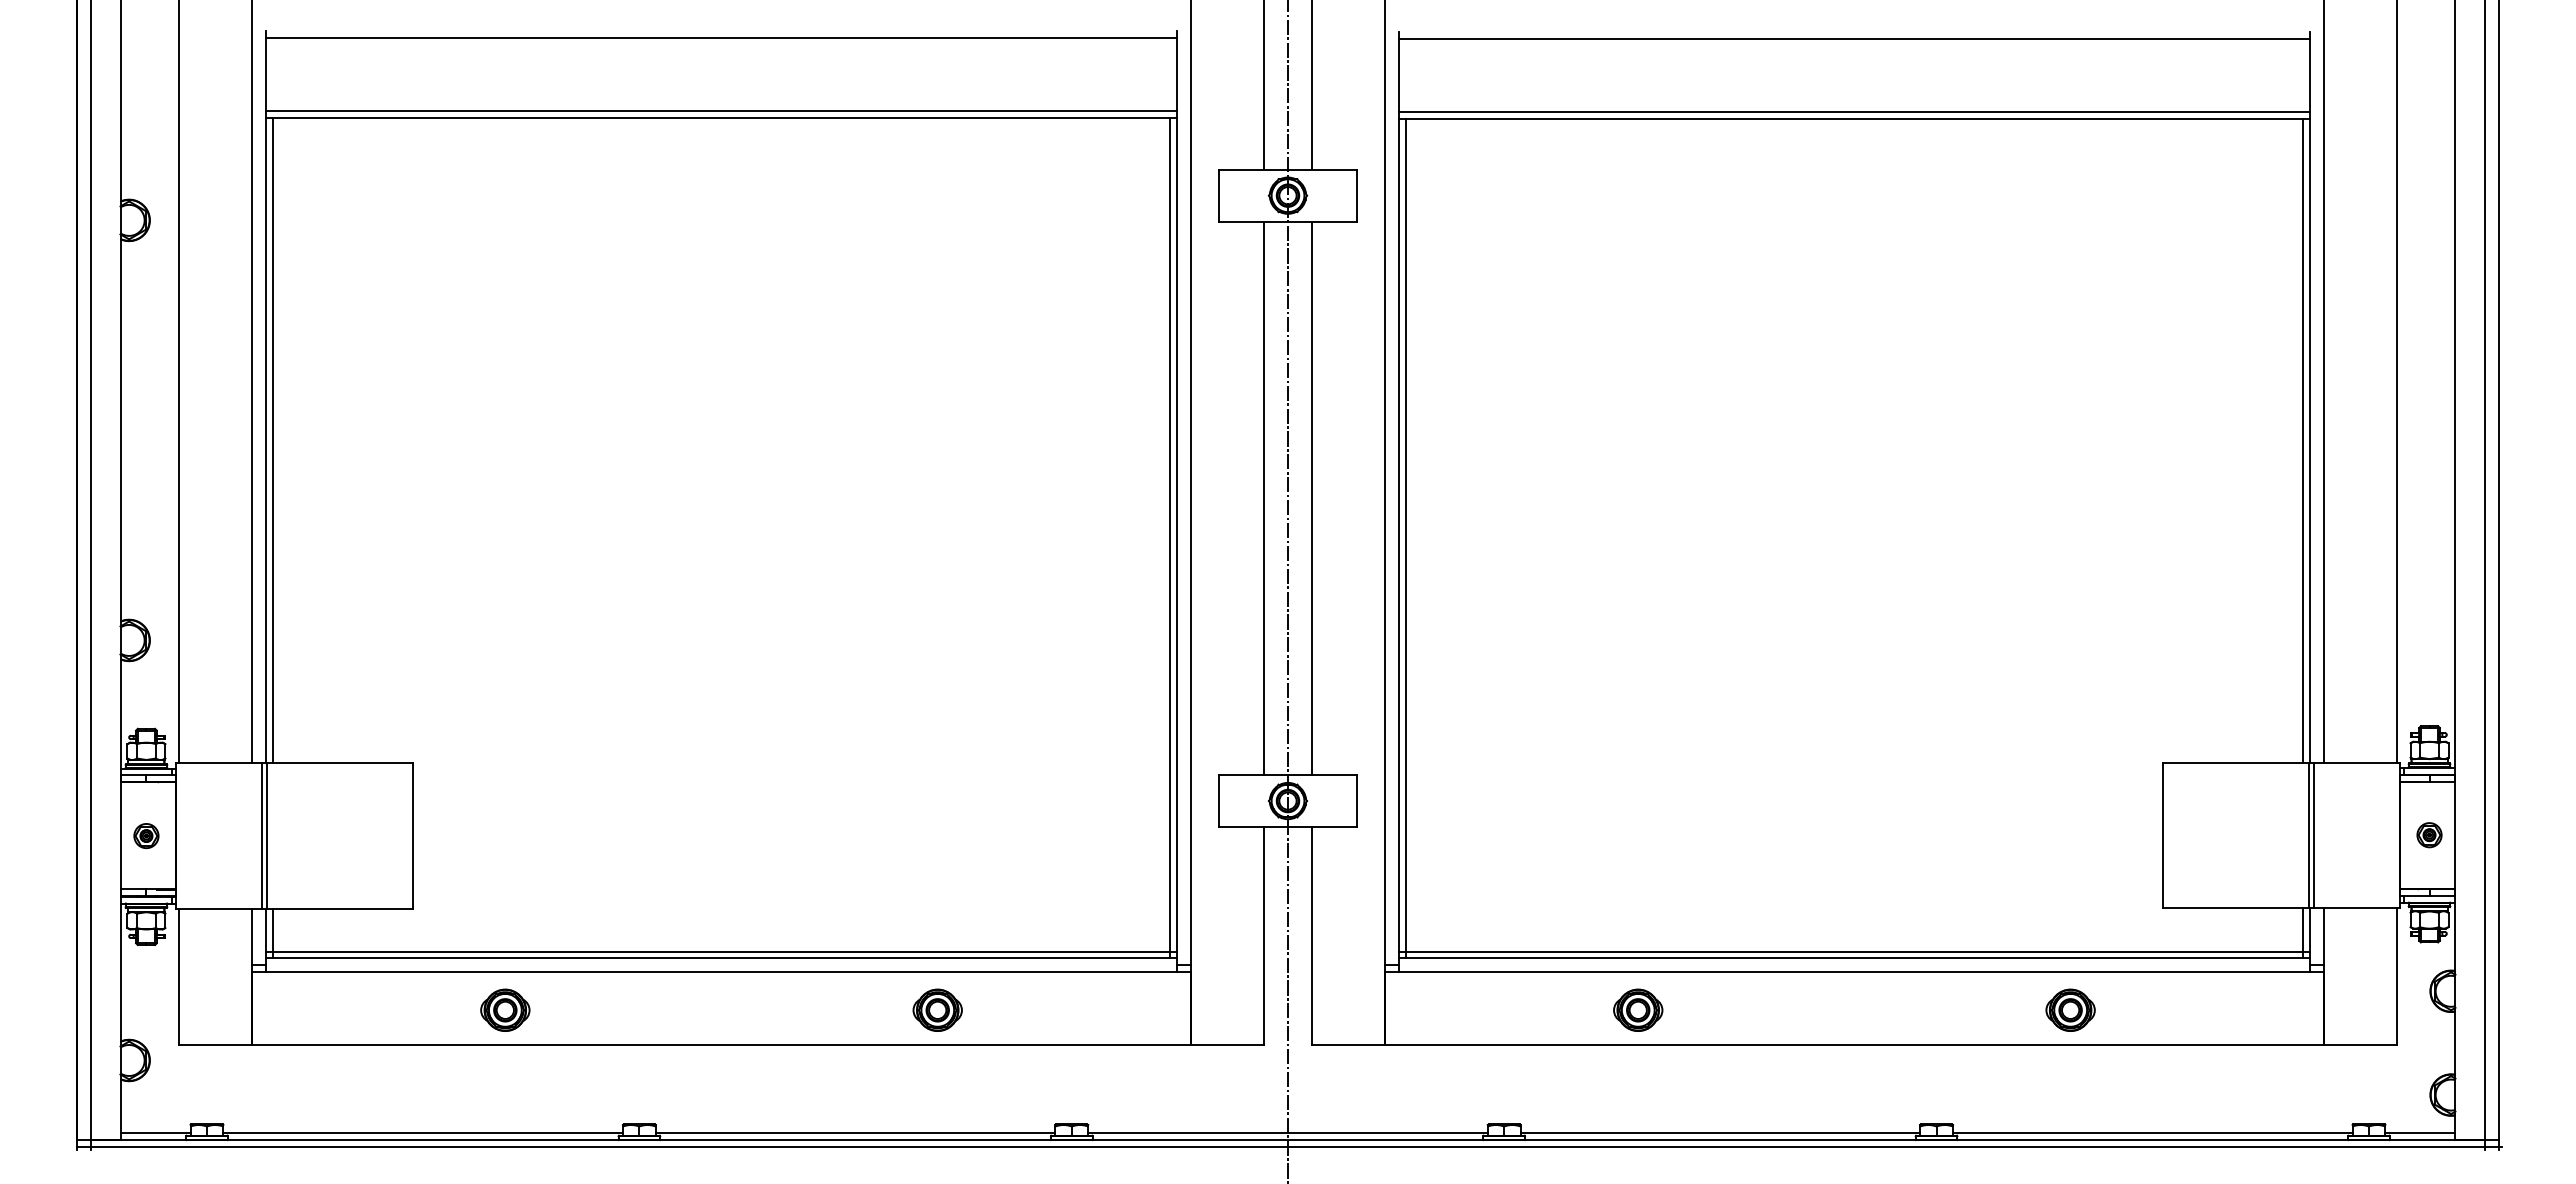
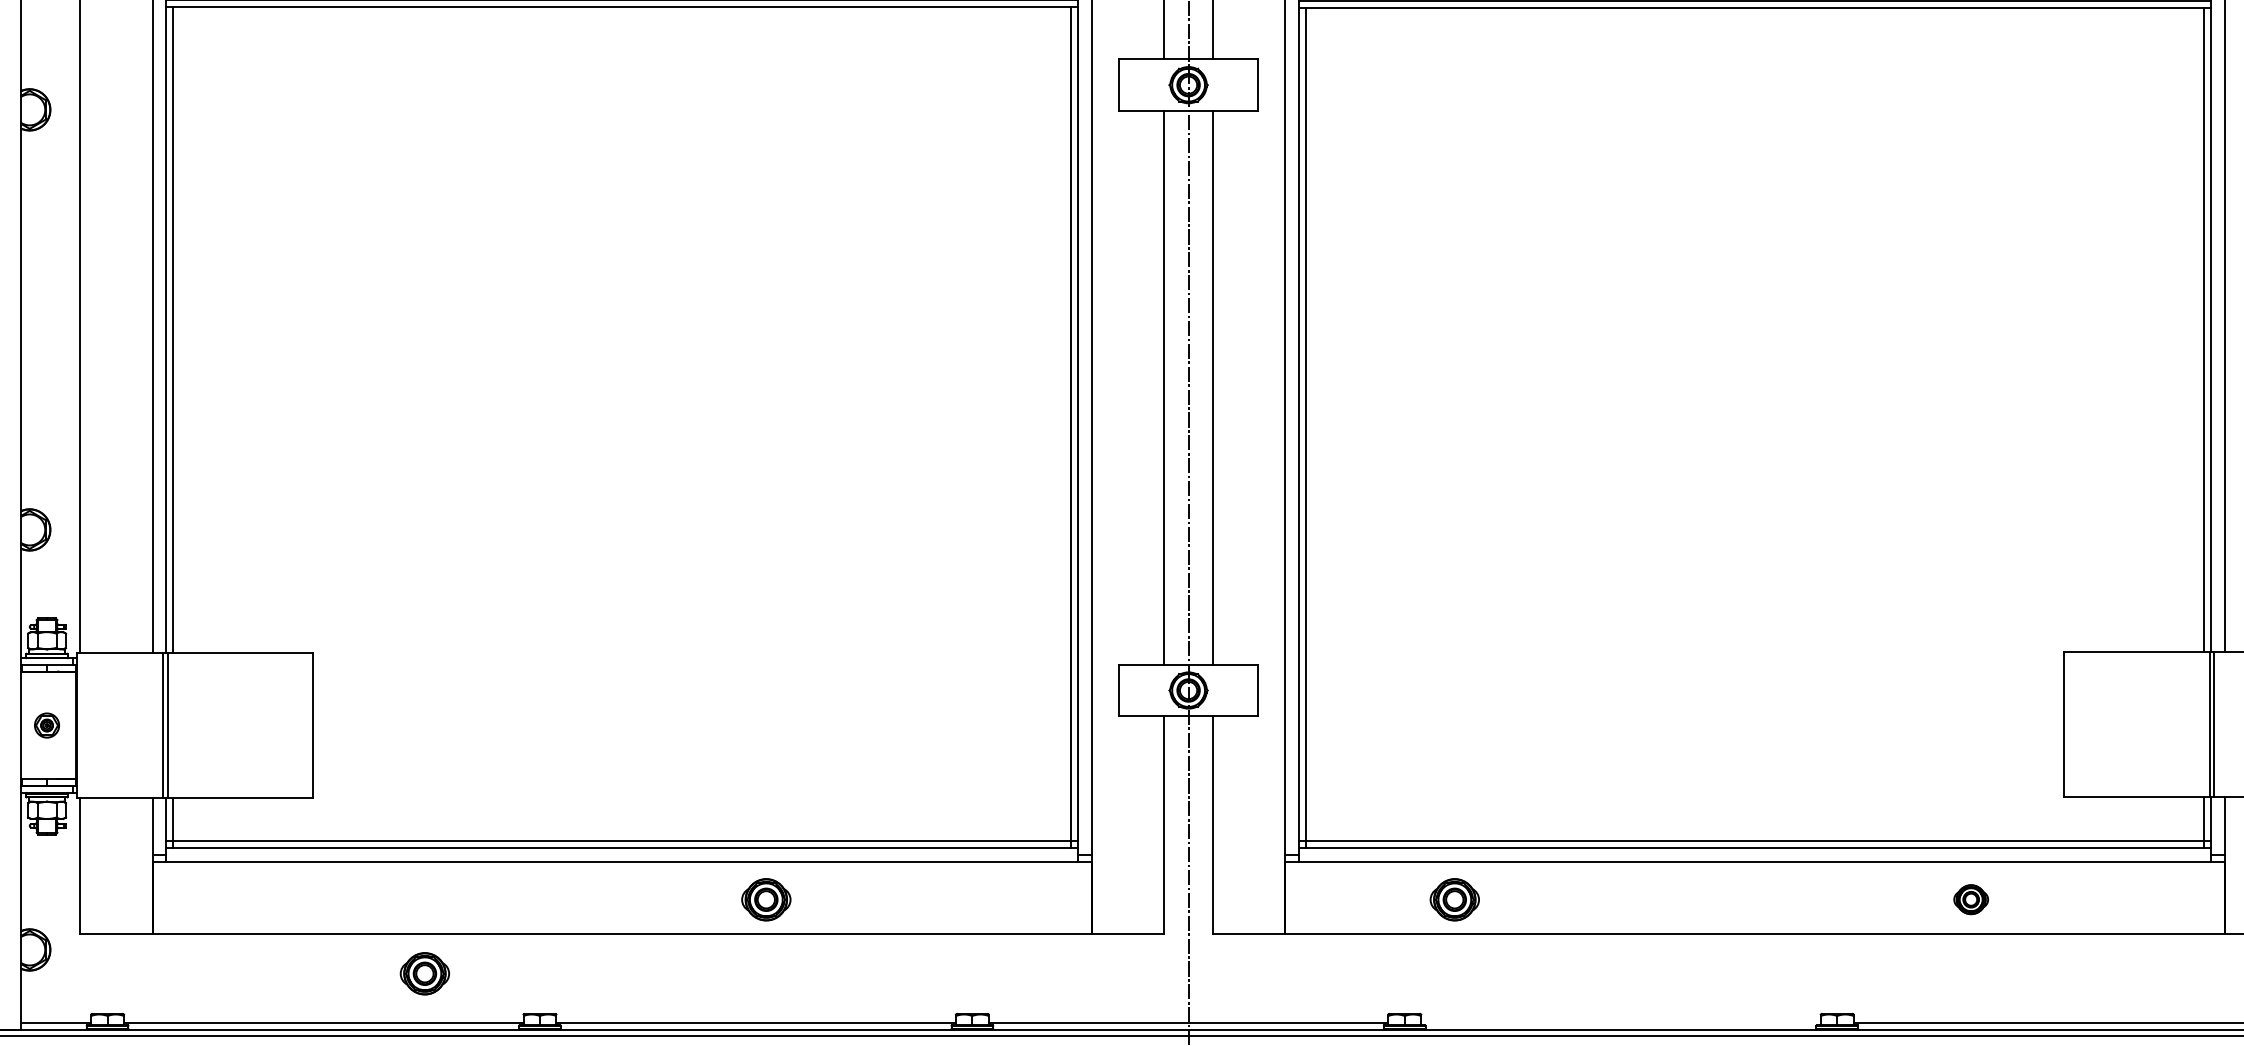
part: (505, 1009) -> (425, 972), moved
part: (937, 1009) -> (766, 898), moved
part: (1638, 1009) -> (1455, 898), moved
part: (2070, 1009) -> (1971, 898), size x0.7
line: (1720, 1133) -> (1621, 1022), removed

